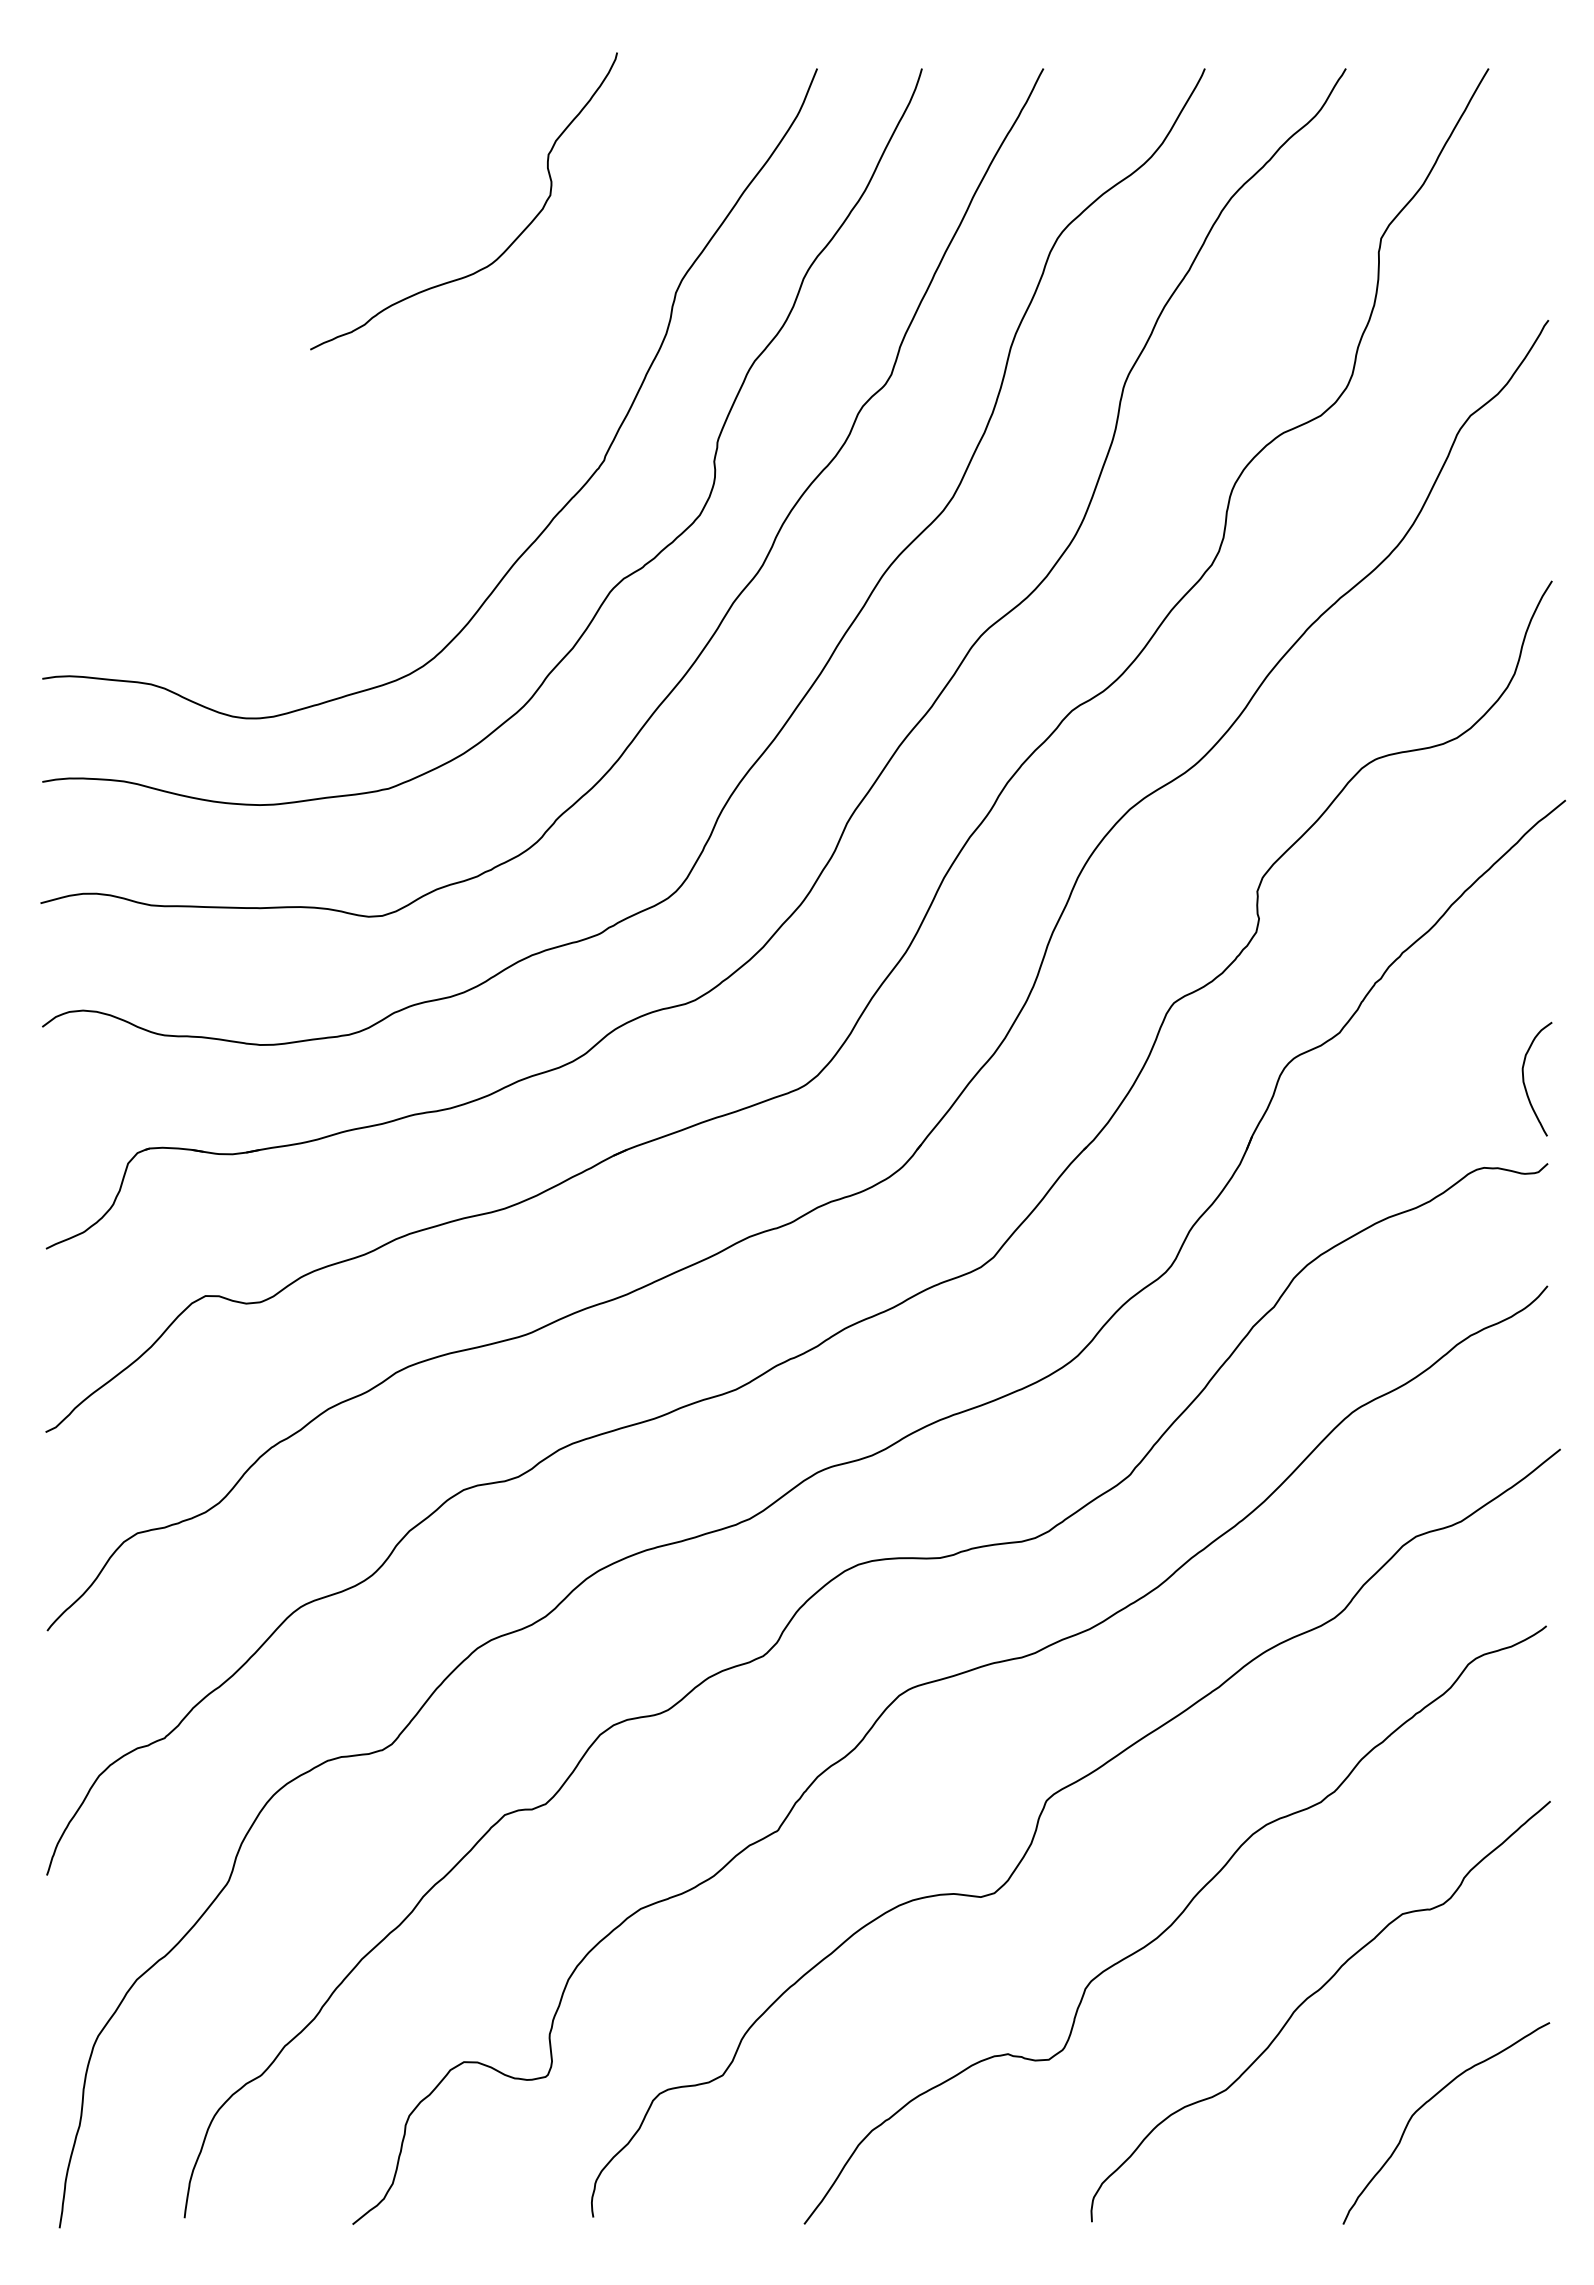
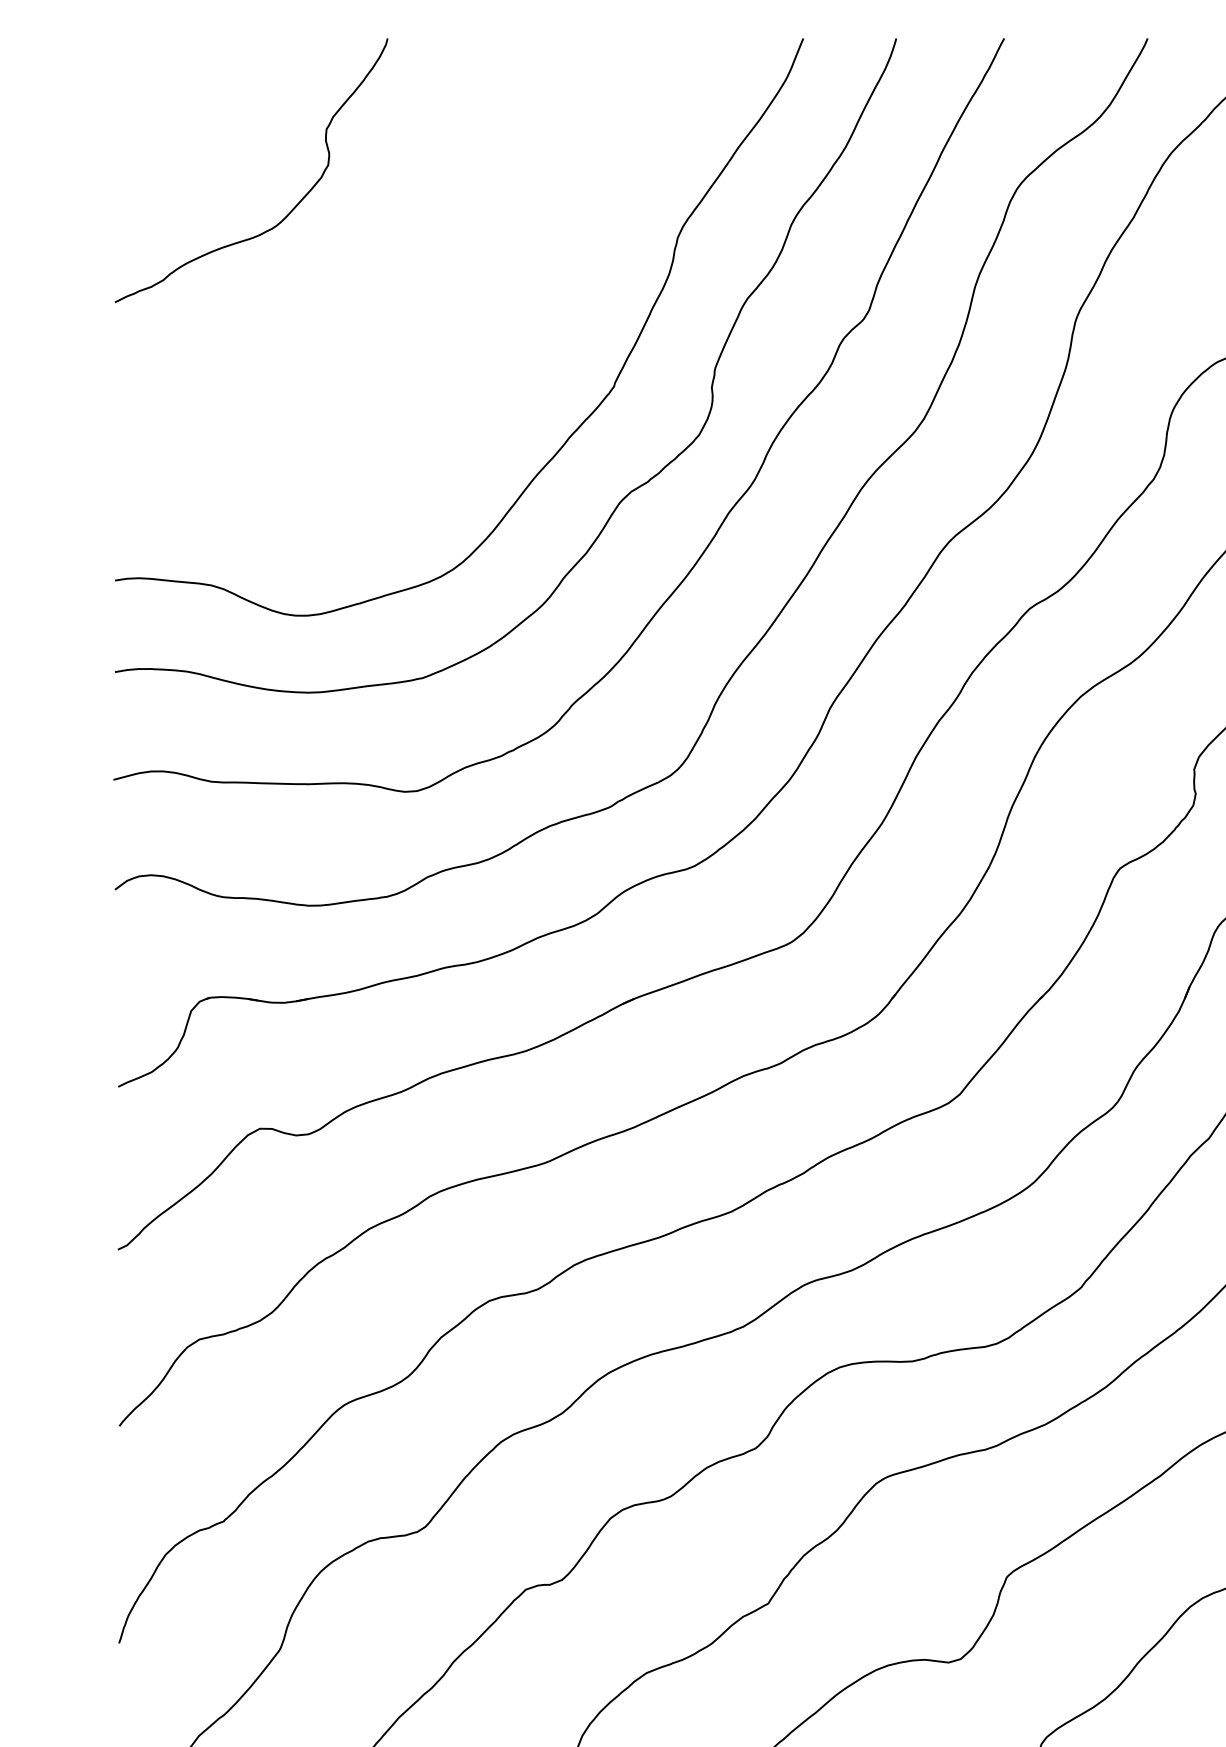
curve: (511, 242) -> (293, 207), moved

